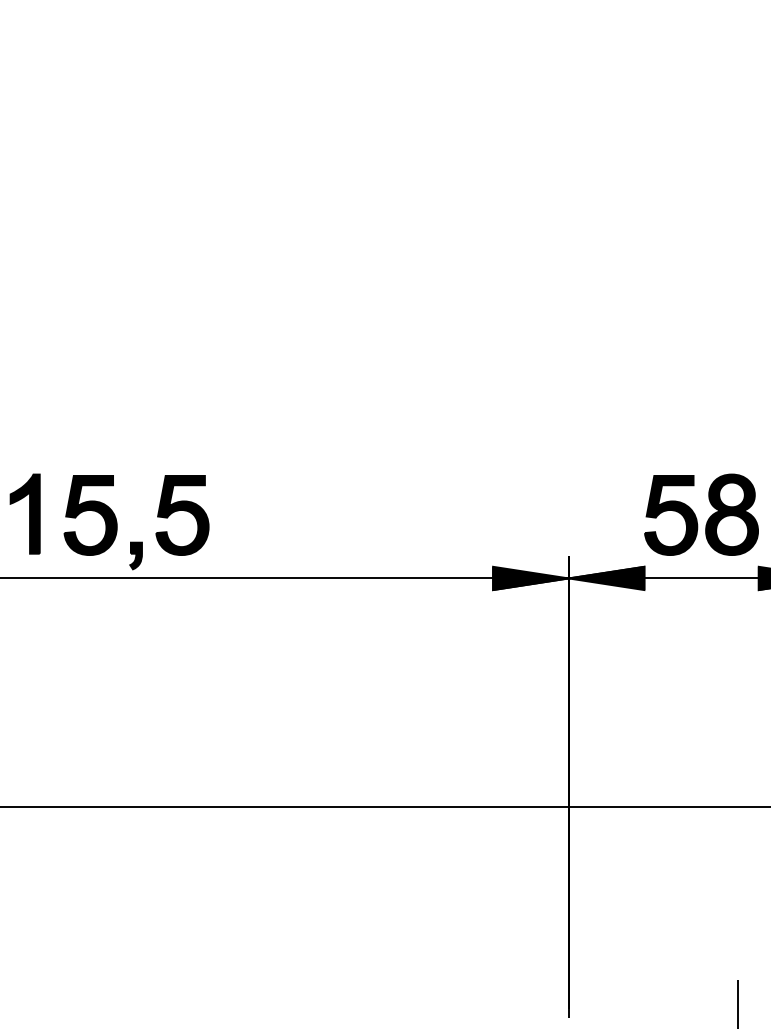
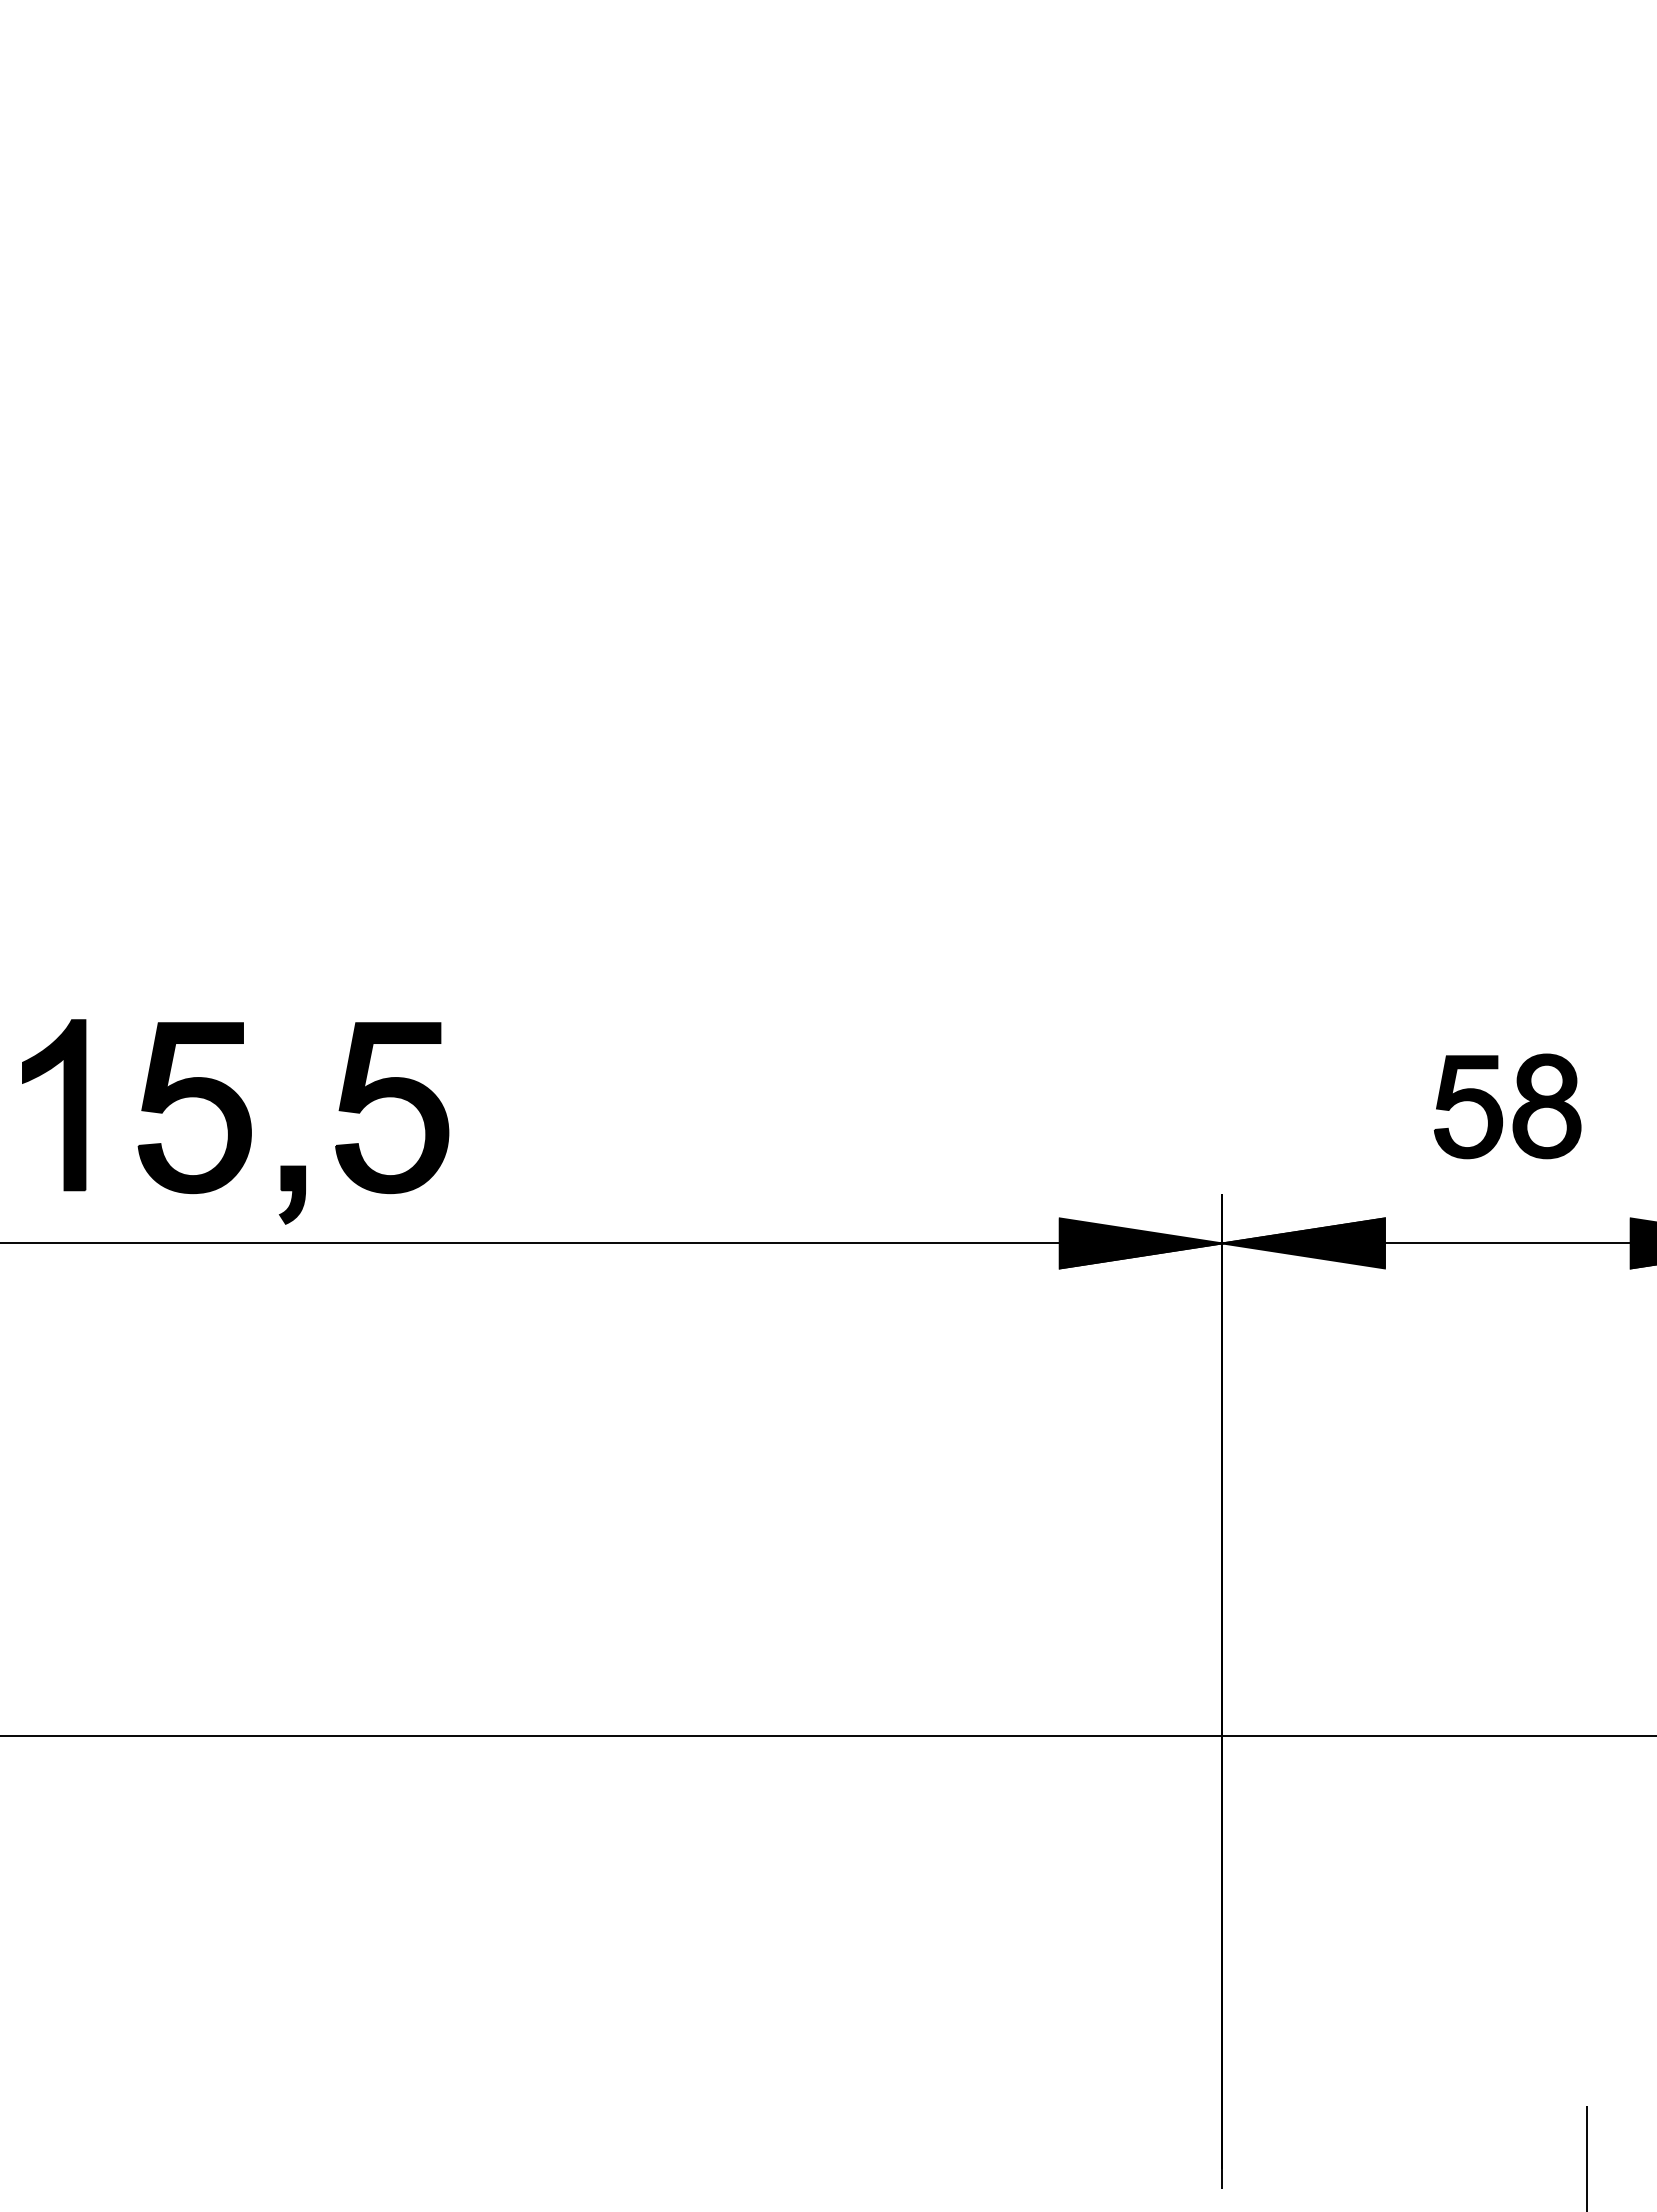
part: (701, 514) -> (1507, 1106), size x0.6

